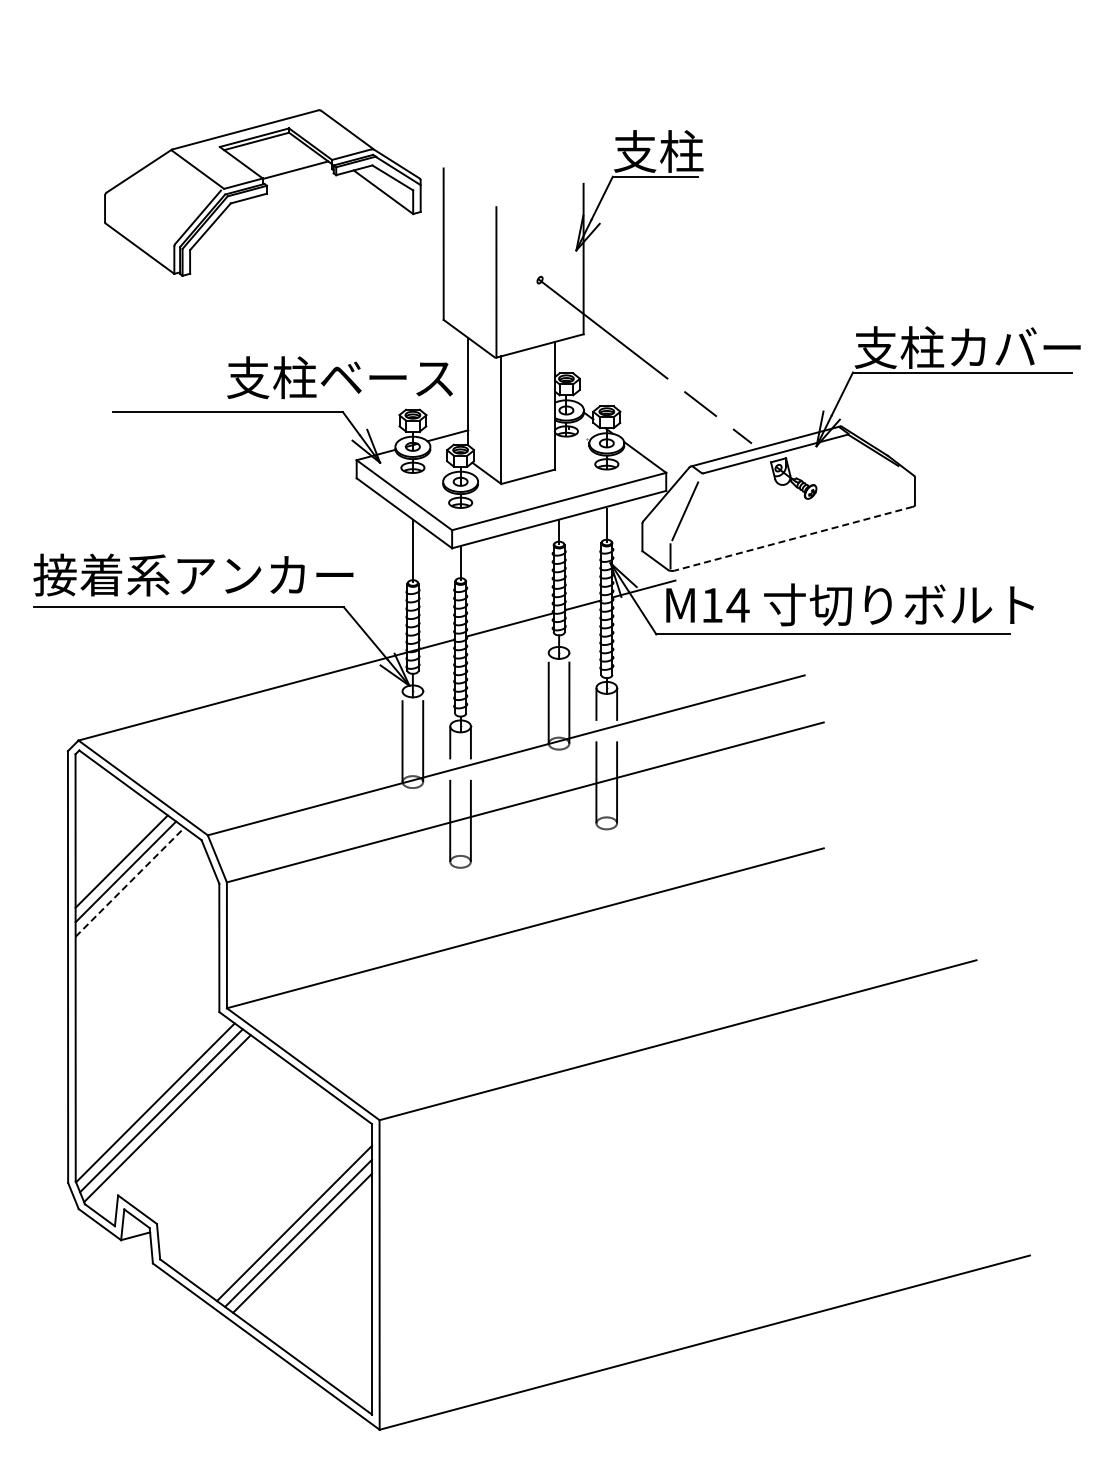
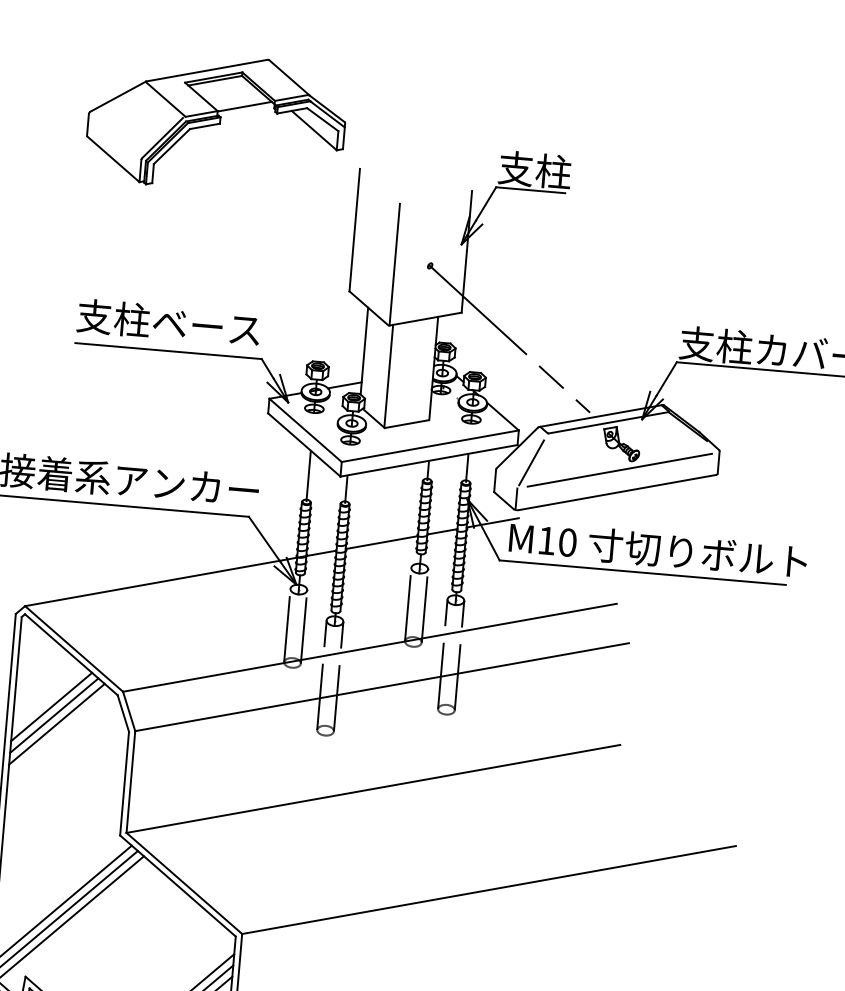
part: (262, 192) -> (216, 122), moved
text: (339, 377) -> (168, 322), moved
line: (794, 510) -> (619, 469), added
line: (793, 538) -> (617, 492), dashed -> solid
text: (737, 605) -> (567, 542), M14 -> M10
line: (130, 881) -> (57, 723), dashed -> solid

